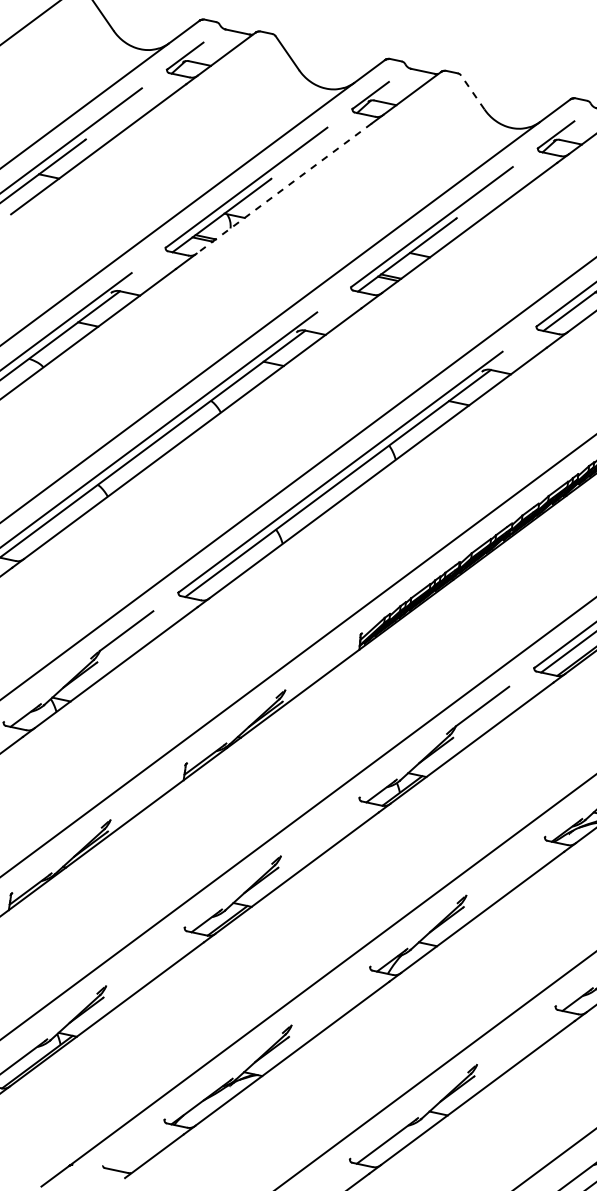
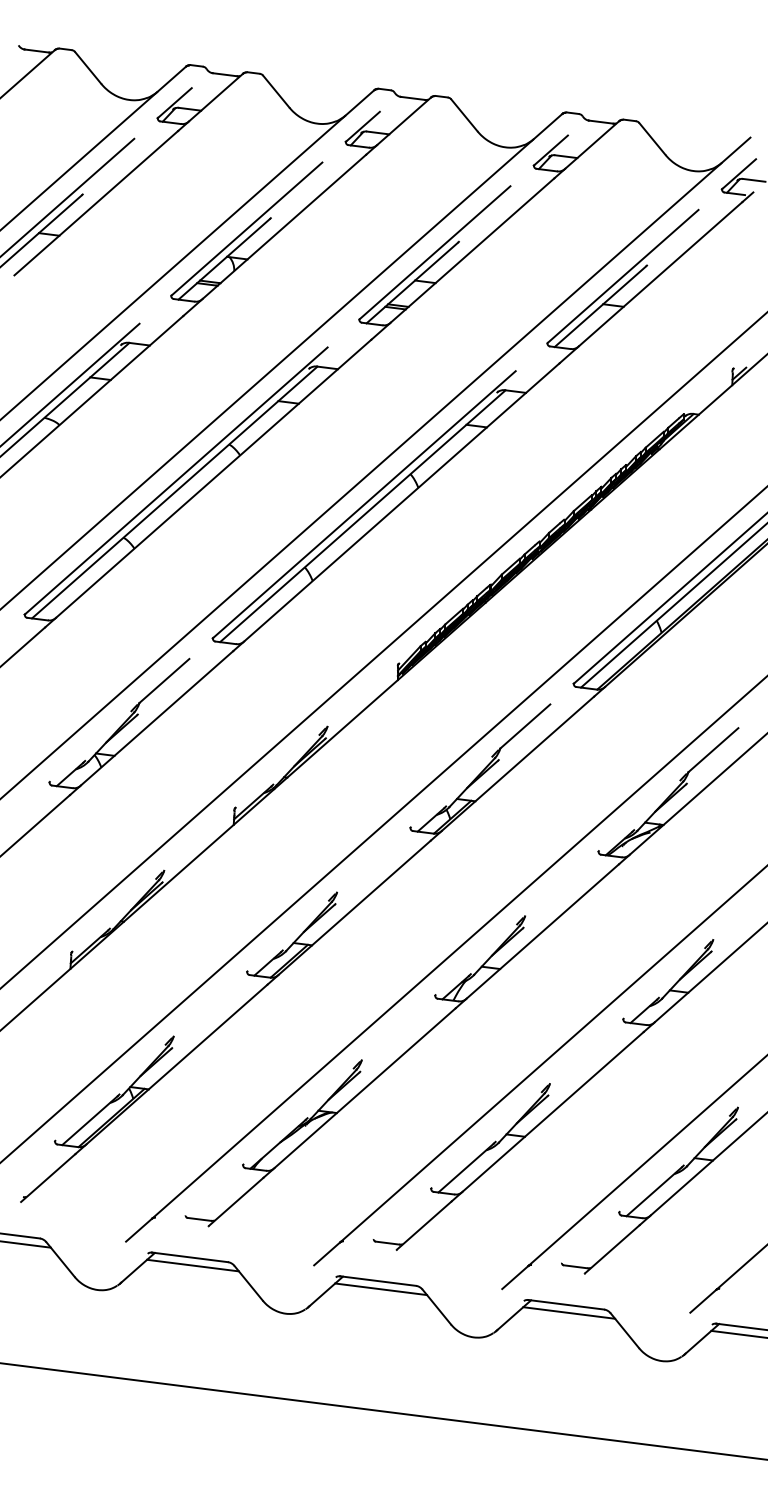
line: (472, 92) -> (464, 115), dashed -> solid
line: (284, 189) -> (284, 227), dashed -> solid

